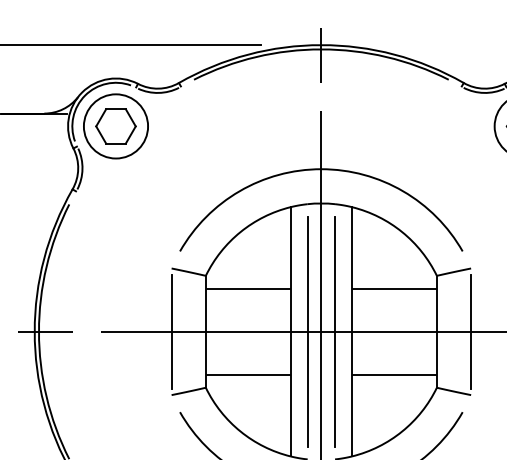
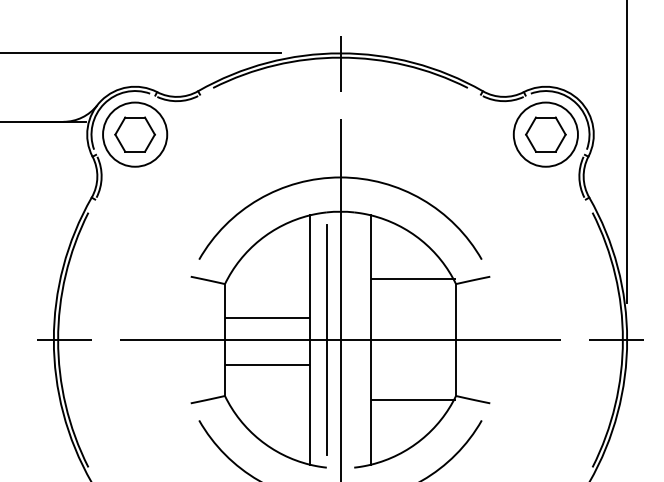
line: (247, 289) -> (266, 318), moved
line: (394, 289) -> (413, 279), moved
line: (335, 331) -> (354, 339), removed
line: (171, 332) -> (190, 340), removed
line: (471, 332) -> (490, 340), removed
line: (247, 374) -> (266, 364), moved
line: (394, 374) -> (413, 399), moved

